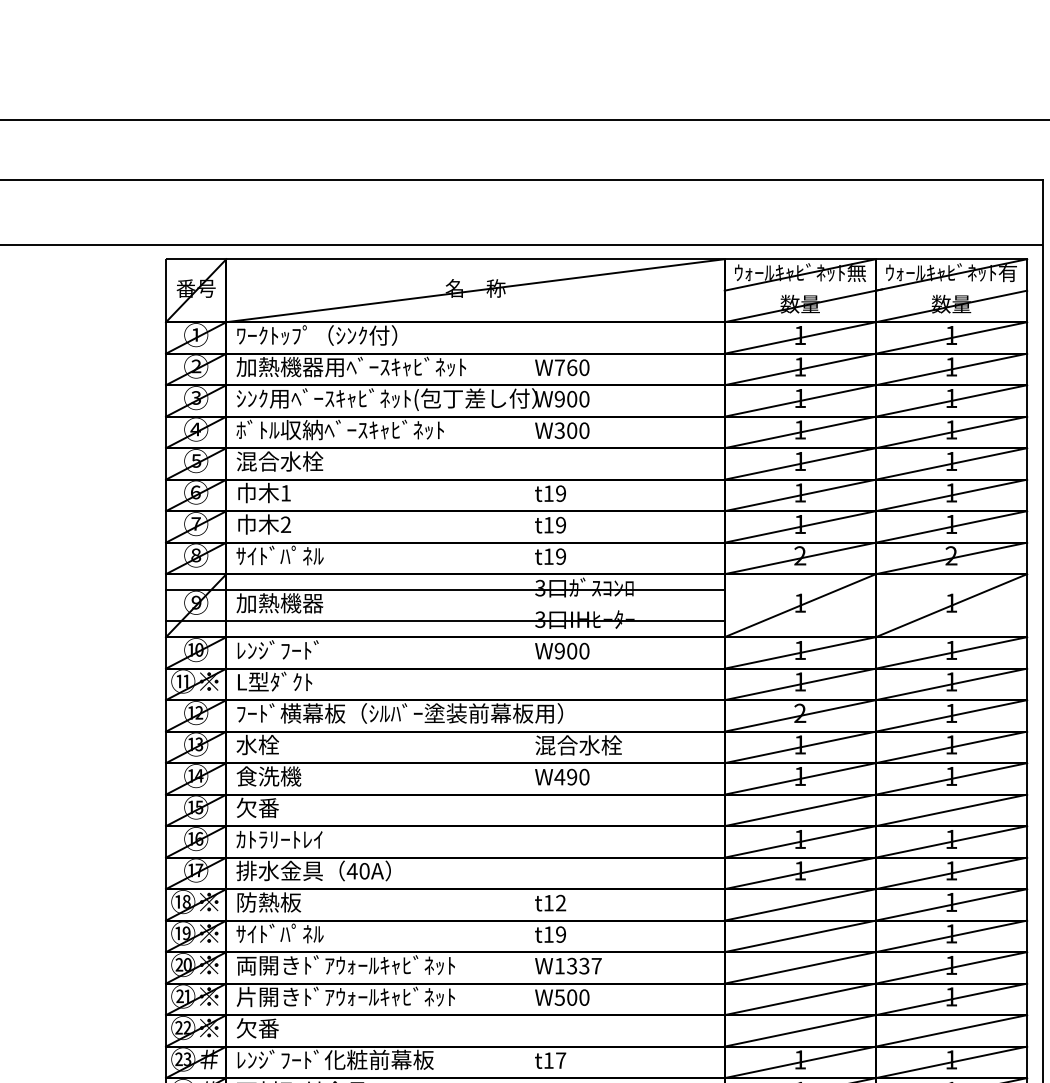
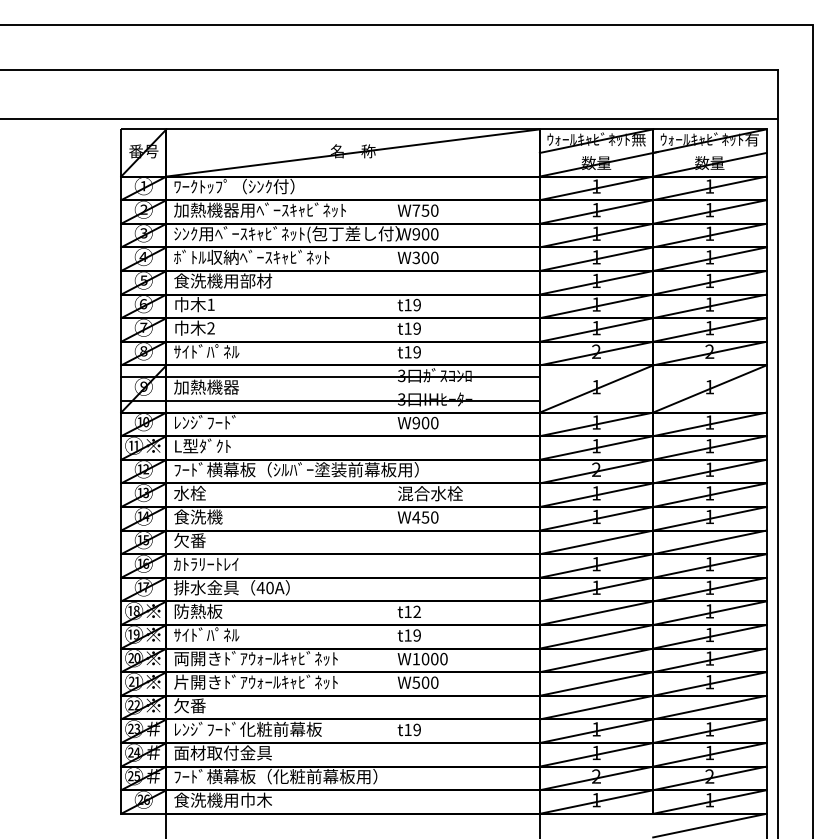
text: (572, 367) -> (425, 210), W760 -> W750
text: (302, 460) -> (223, 280), 混合水栓 -> 食洗機用部材
text: (572, 777) -> (425, 517), W490 -> W450
text: (584, 966) -> (434, 659), W1337 -> W1000
text: (561, 1060) -> (417, 729), t17 -> t19

